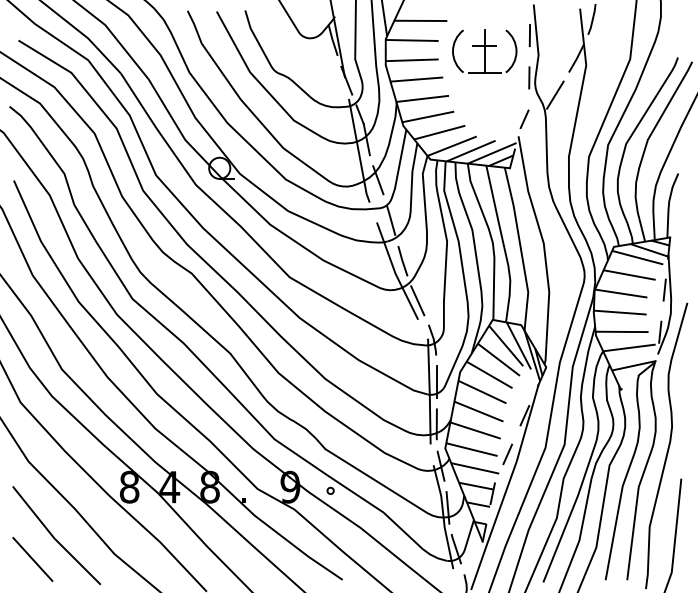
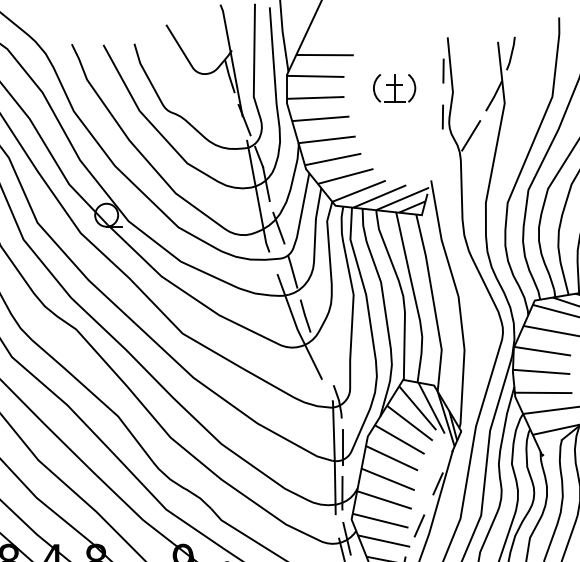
part: (484, 51) -> (394, 88), size x0.6
line: (524, 118) -> (437, 161), removed
line: (417, 300) -> (321, 358), removed

